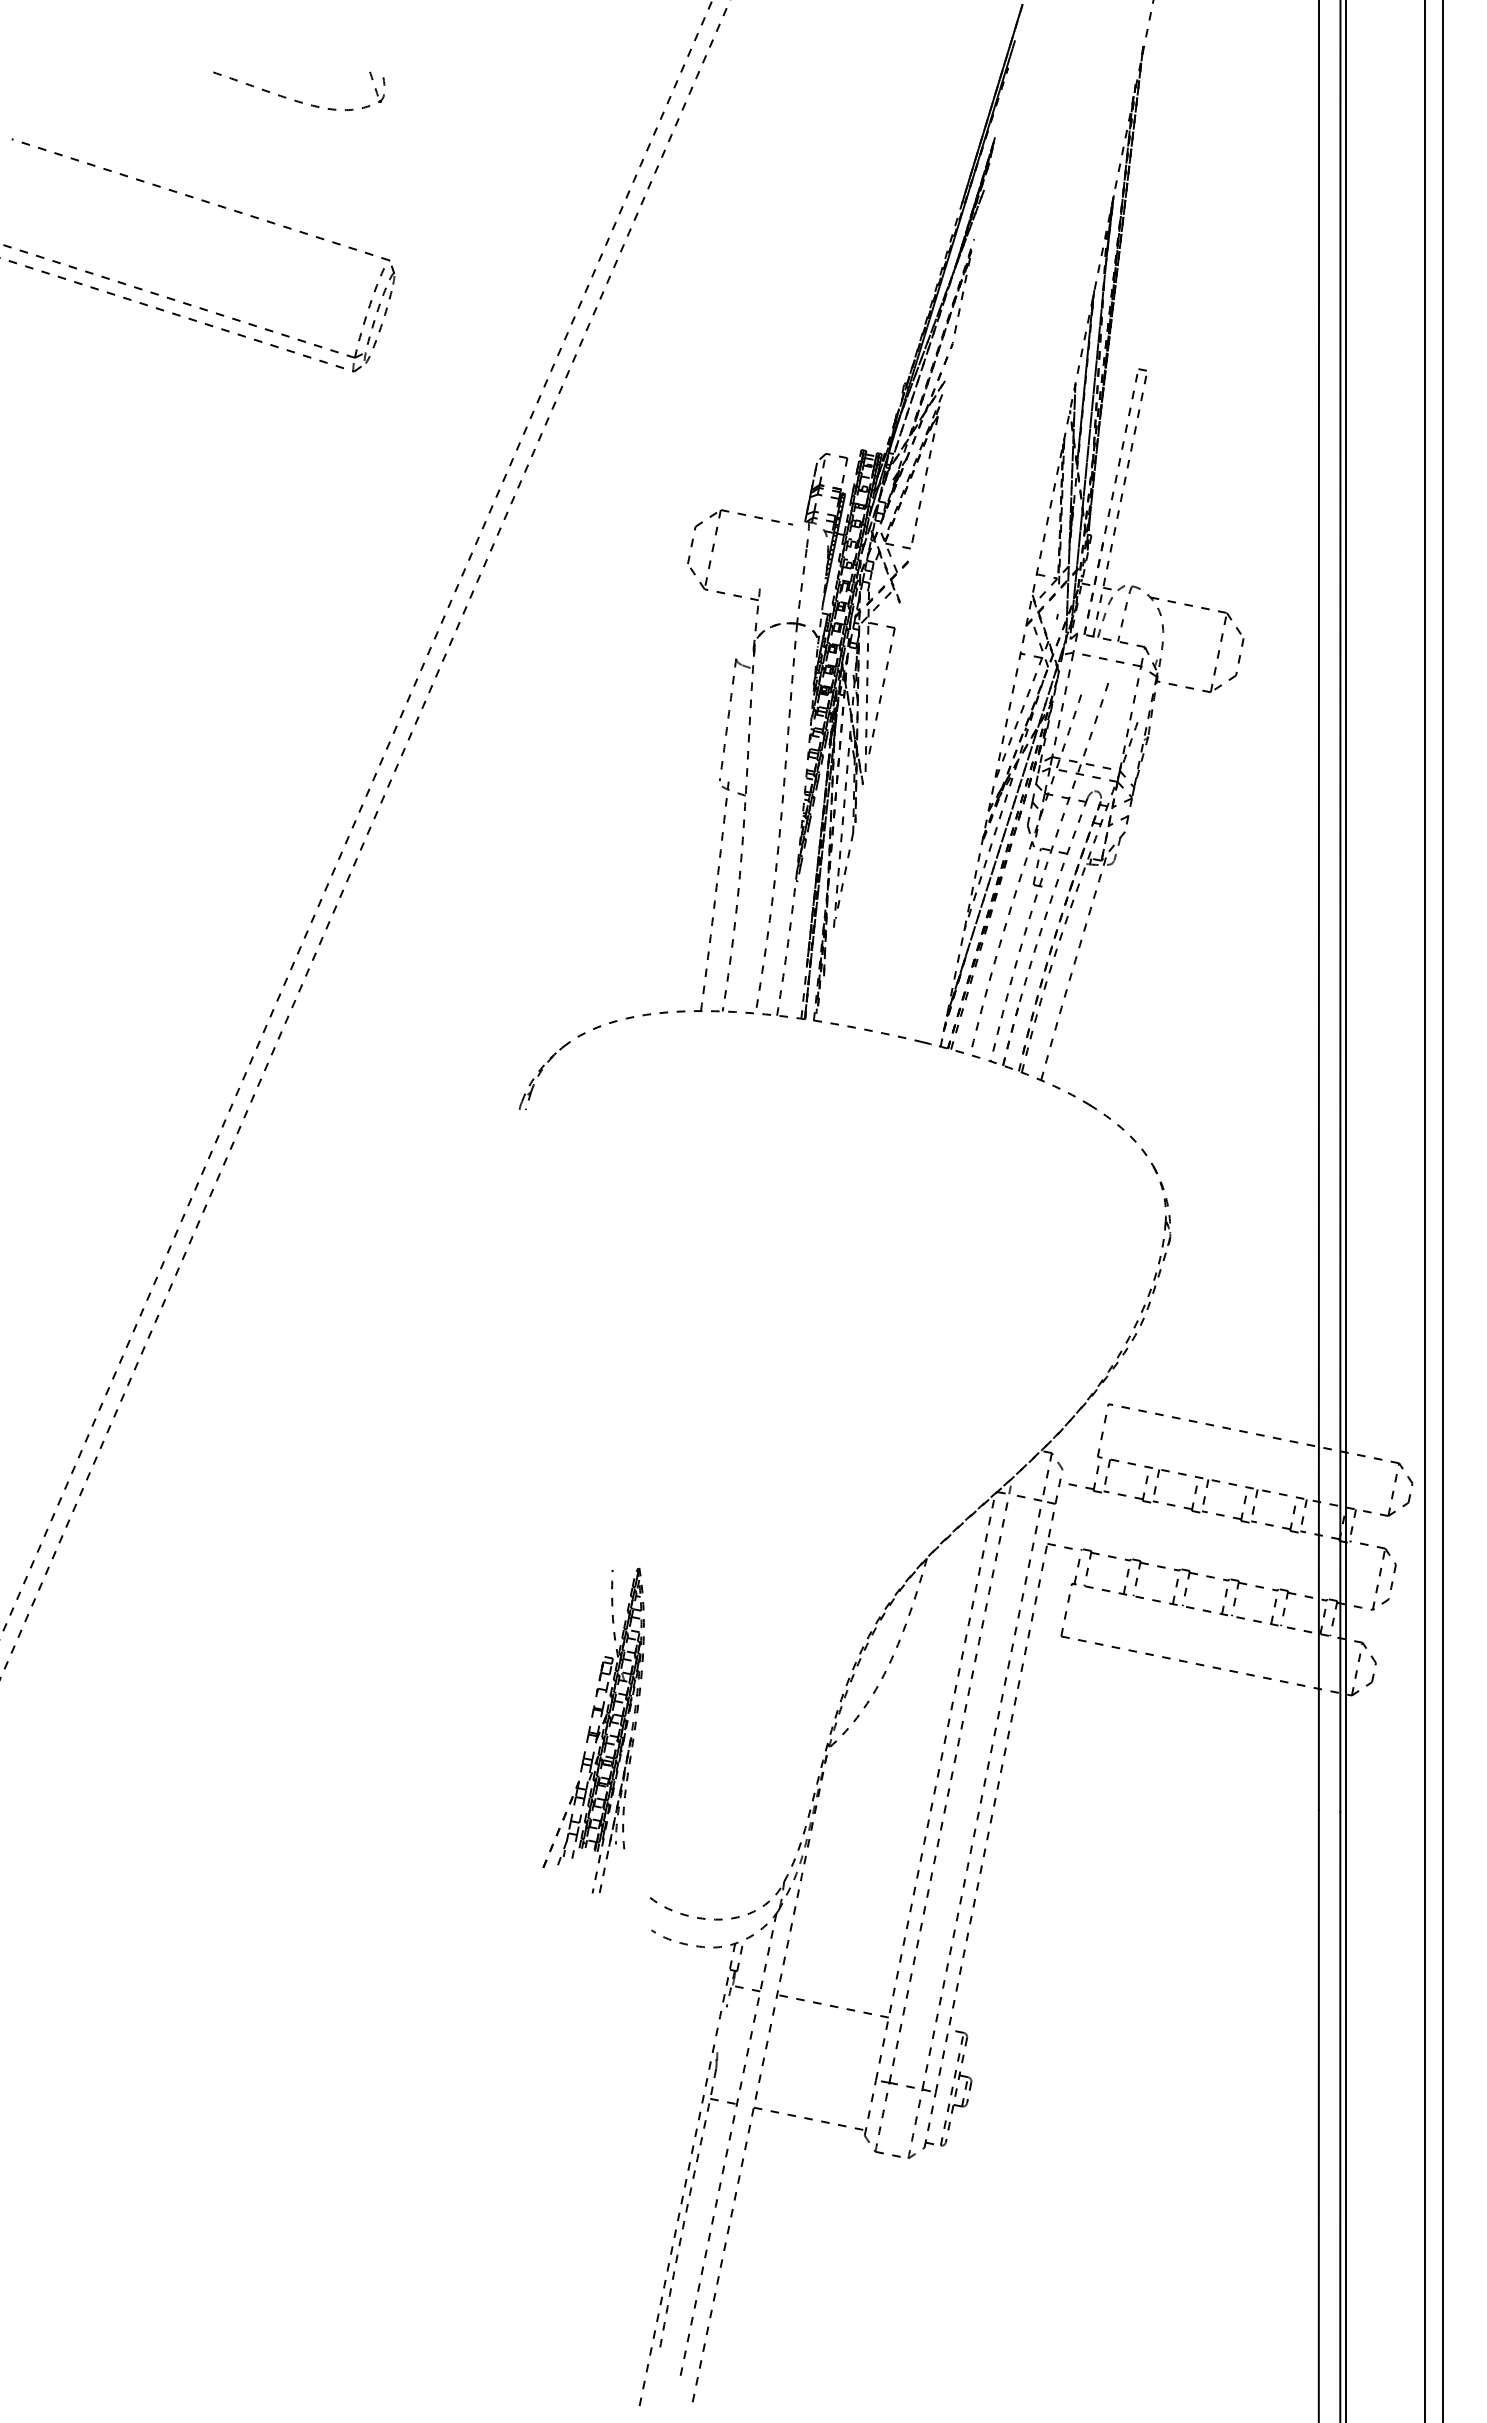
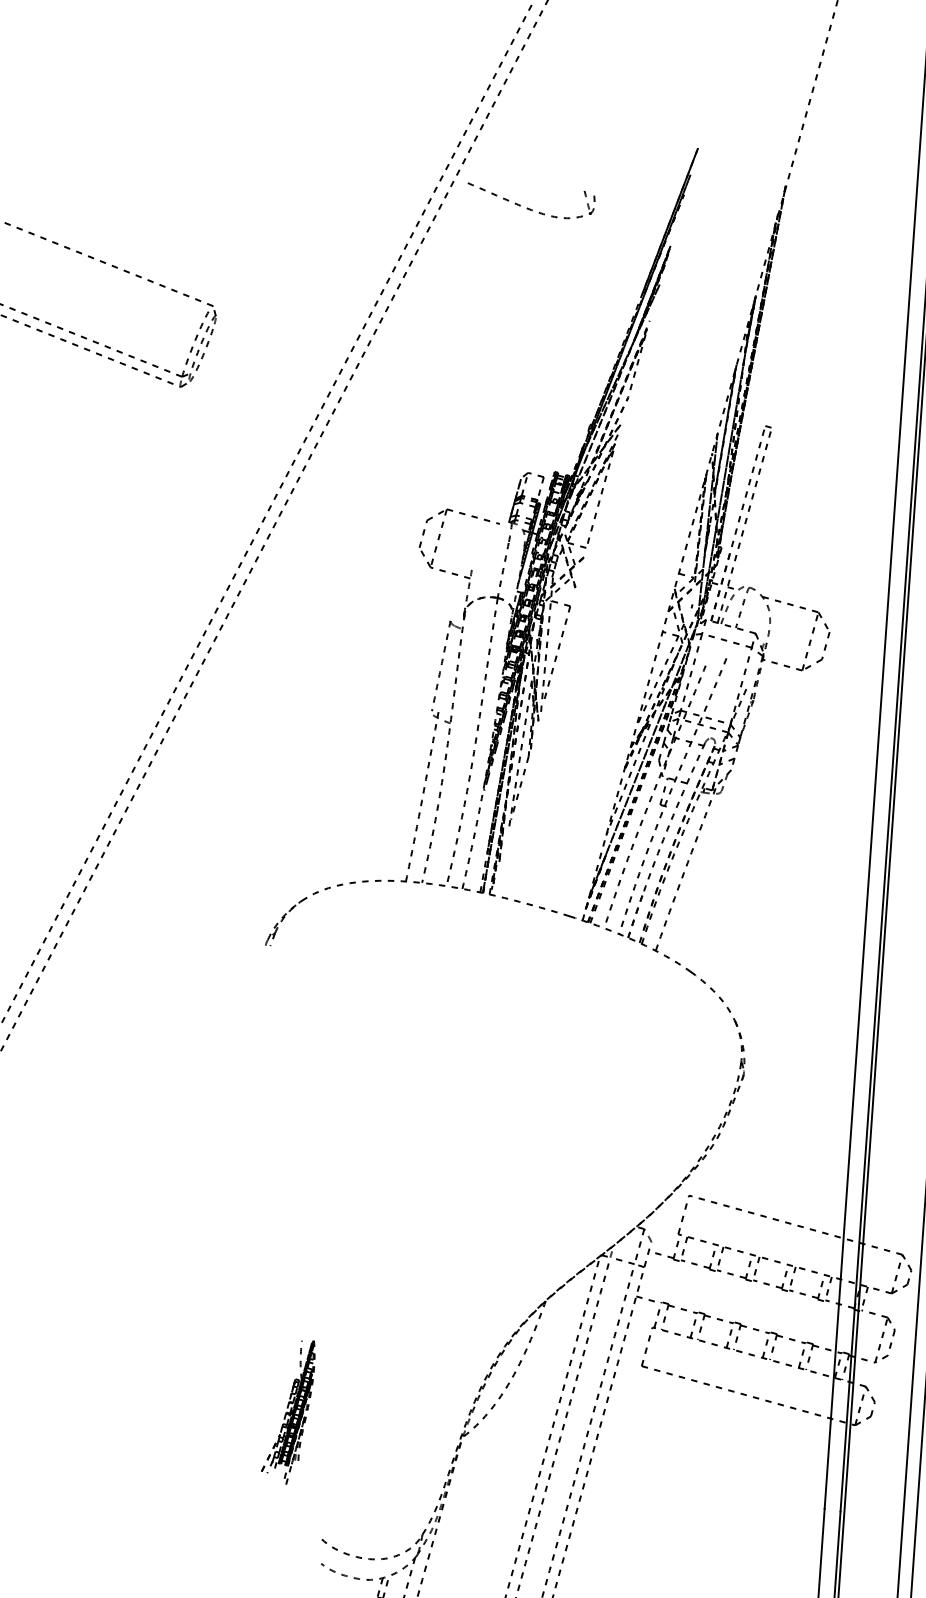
part: (295, 99) -> (527, 207), moved
part: (593, 1730) -> (288, 1411), size x0.6

